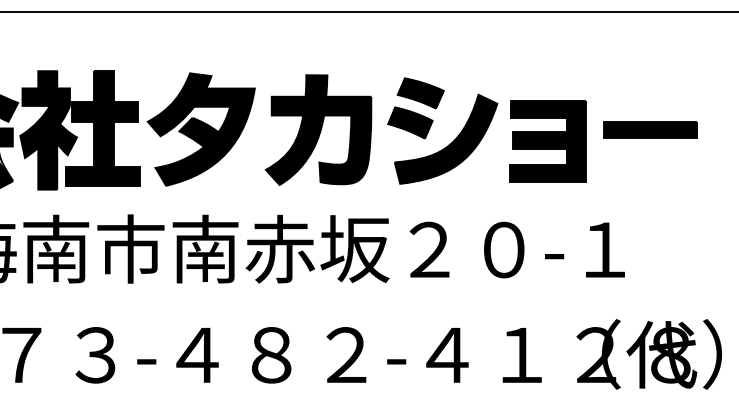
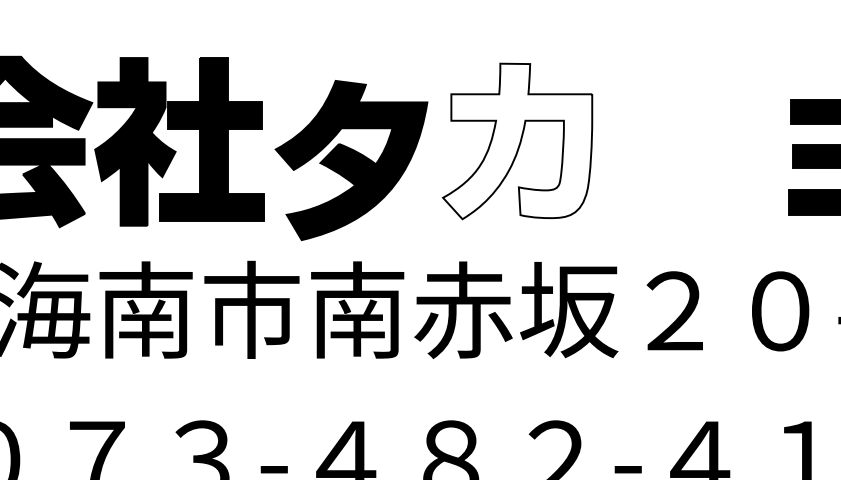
part: (432, 124) -> (678, 133), removed
part: (200, 129) -> (350, 160), moved
fill: (318, 130) -> (517, 142), removed

